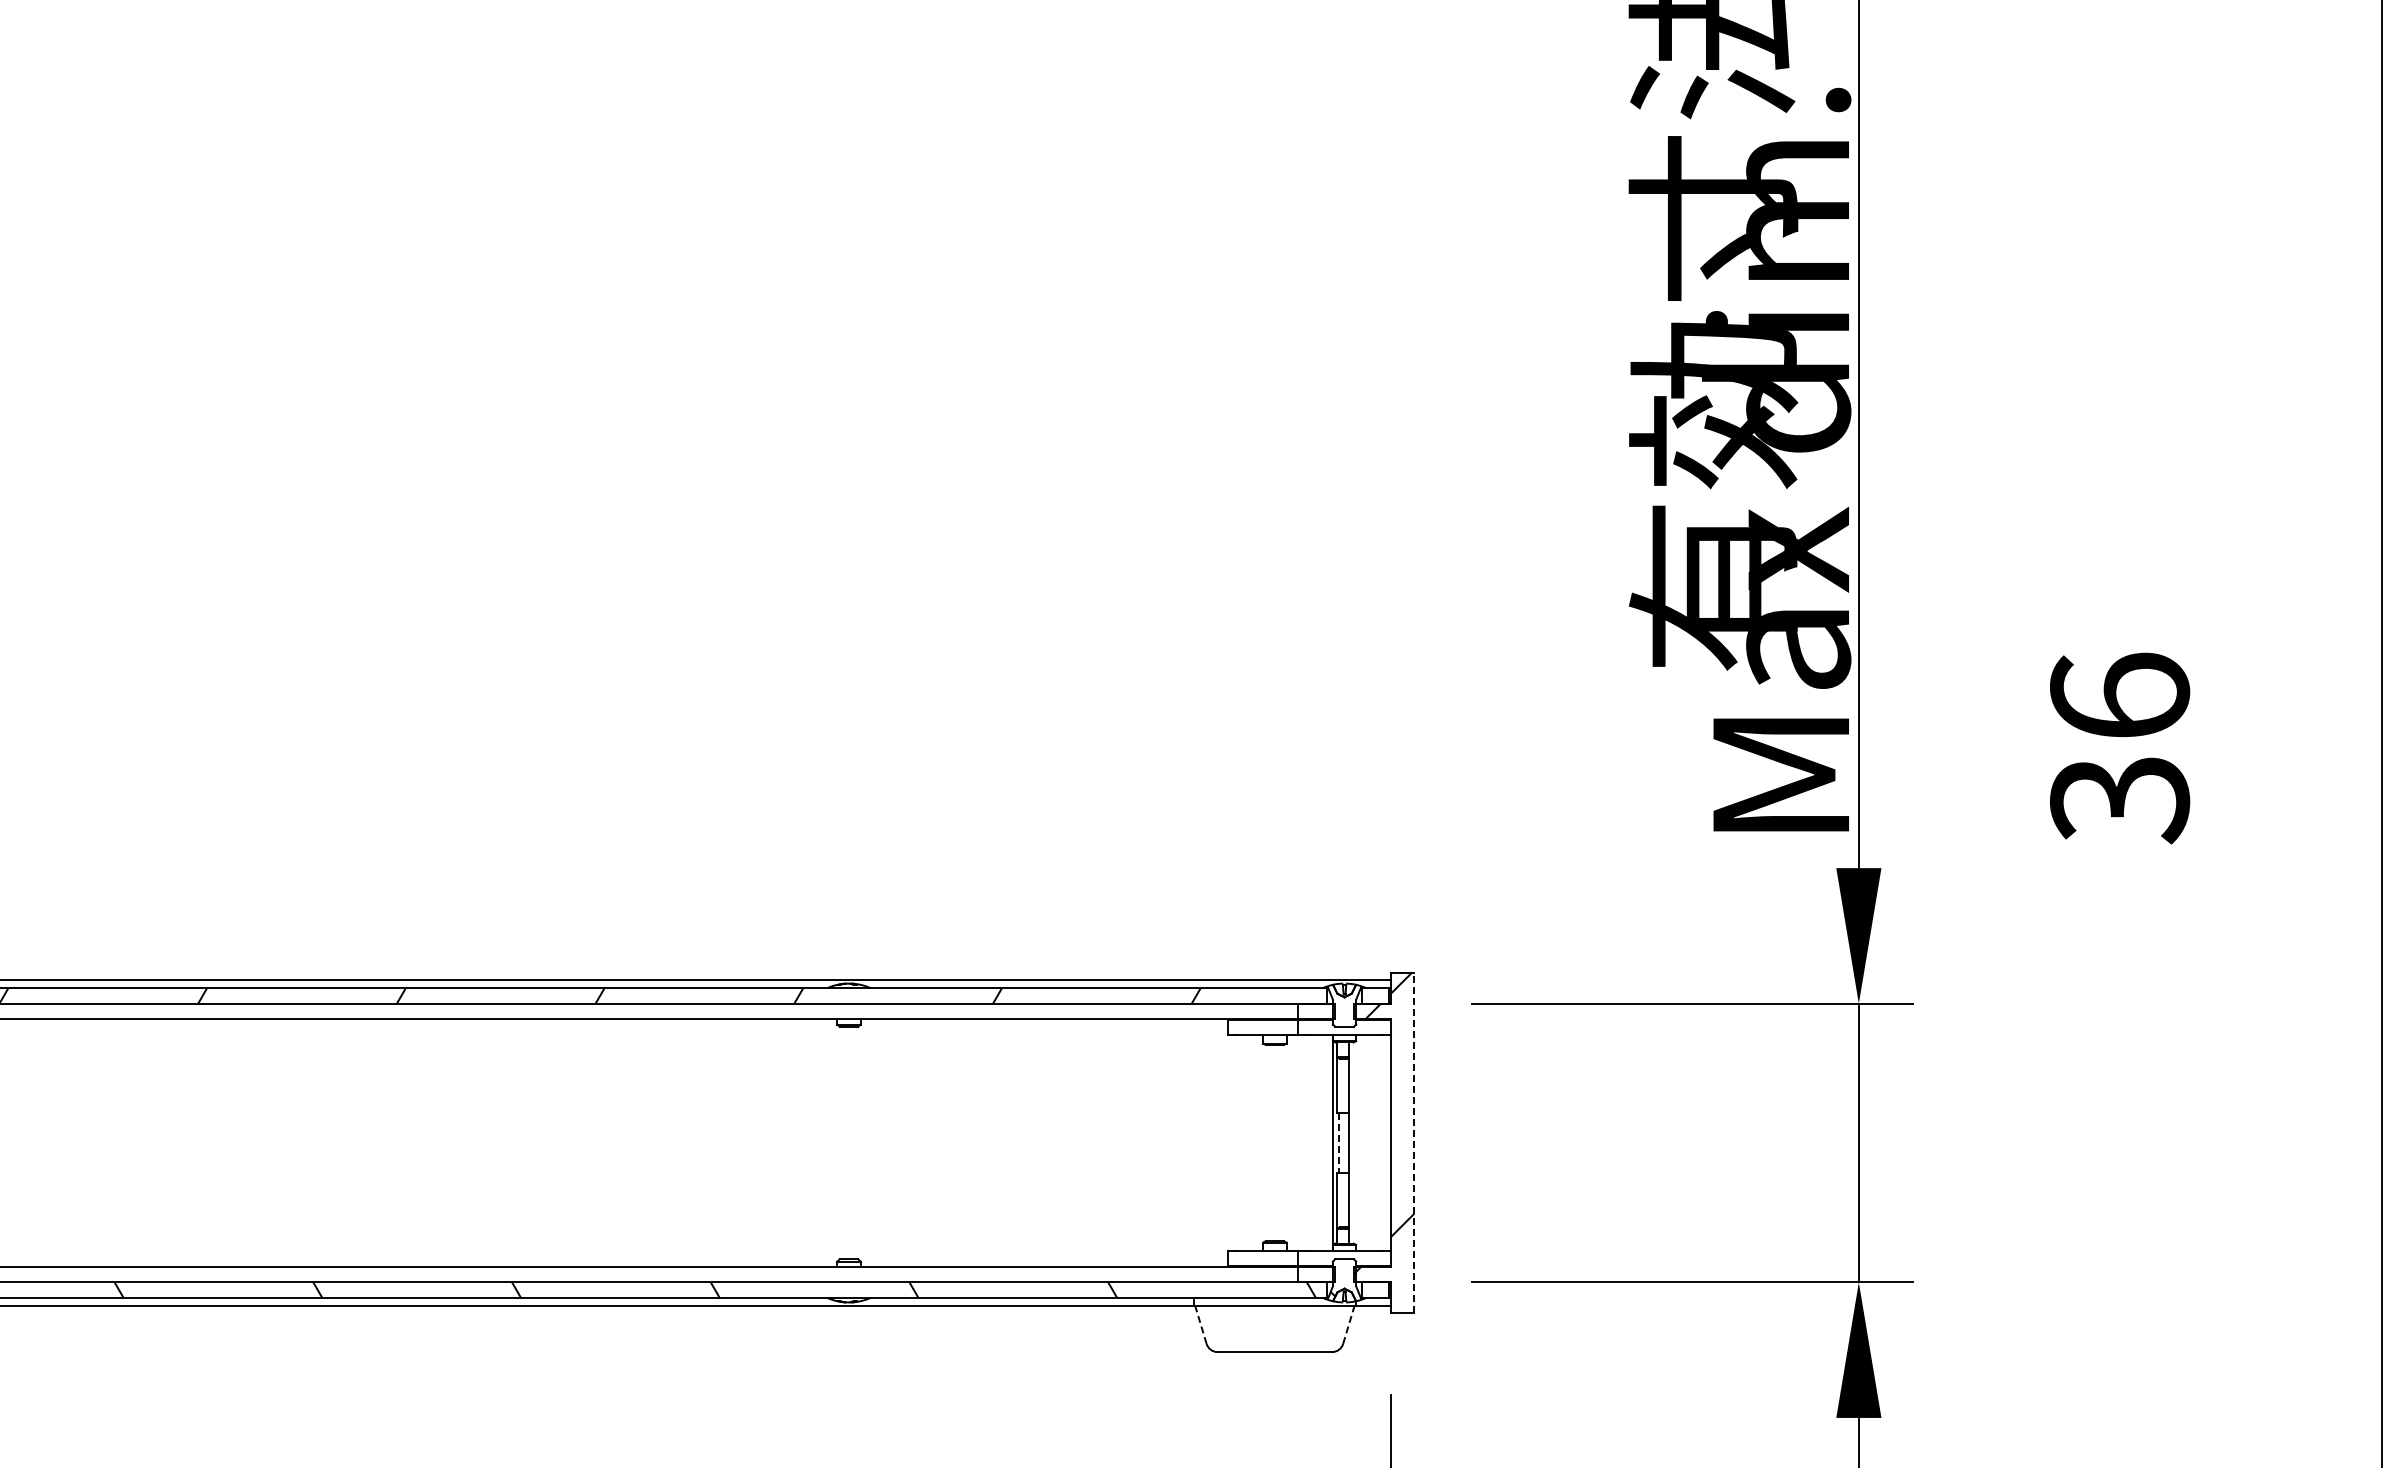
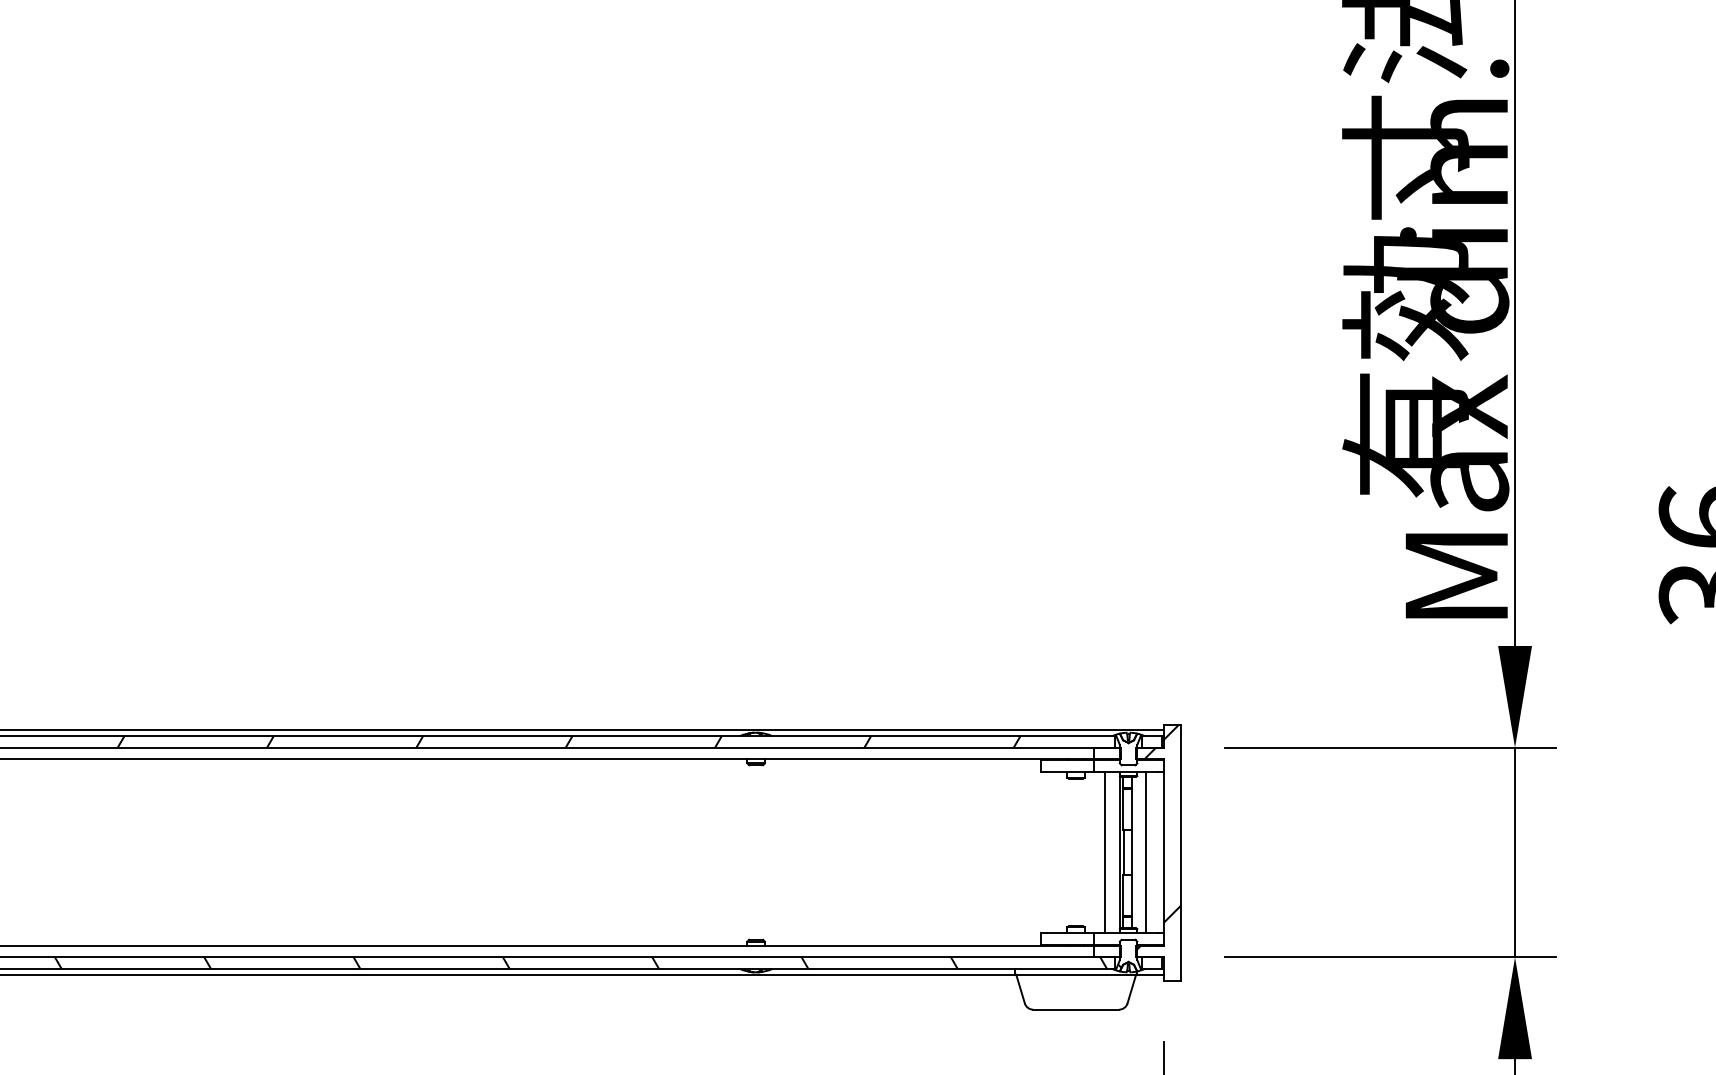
line: (1313, 1142) -> (1105, 852), added
line: (1367, 1142) -> (1145, 852), added
line: (1414, 1142) -> (1181, 852), dashed -> solid
line: (1338, 1143) -> (1124, 852), dashed -> solid
line: (1200, 1324) -> (1020, 988), dashed -> solid
line: (1348, 1324) -> (1131, 988), dashed -> solid

